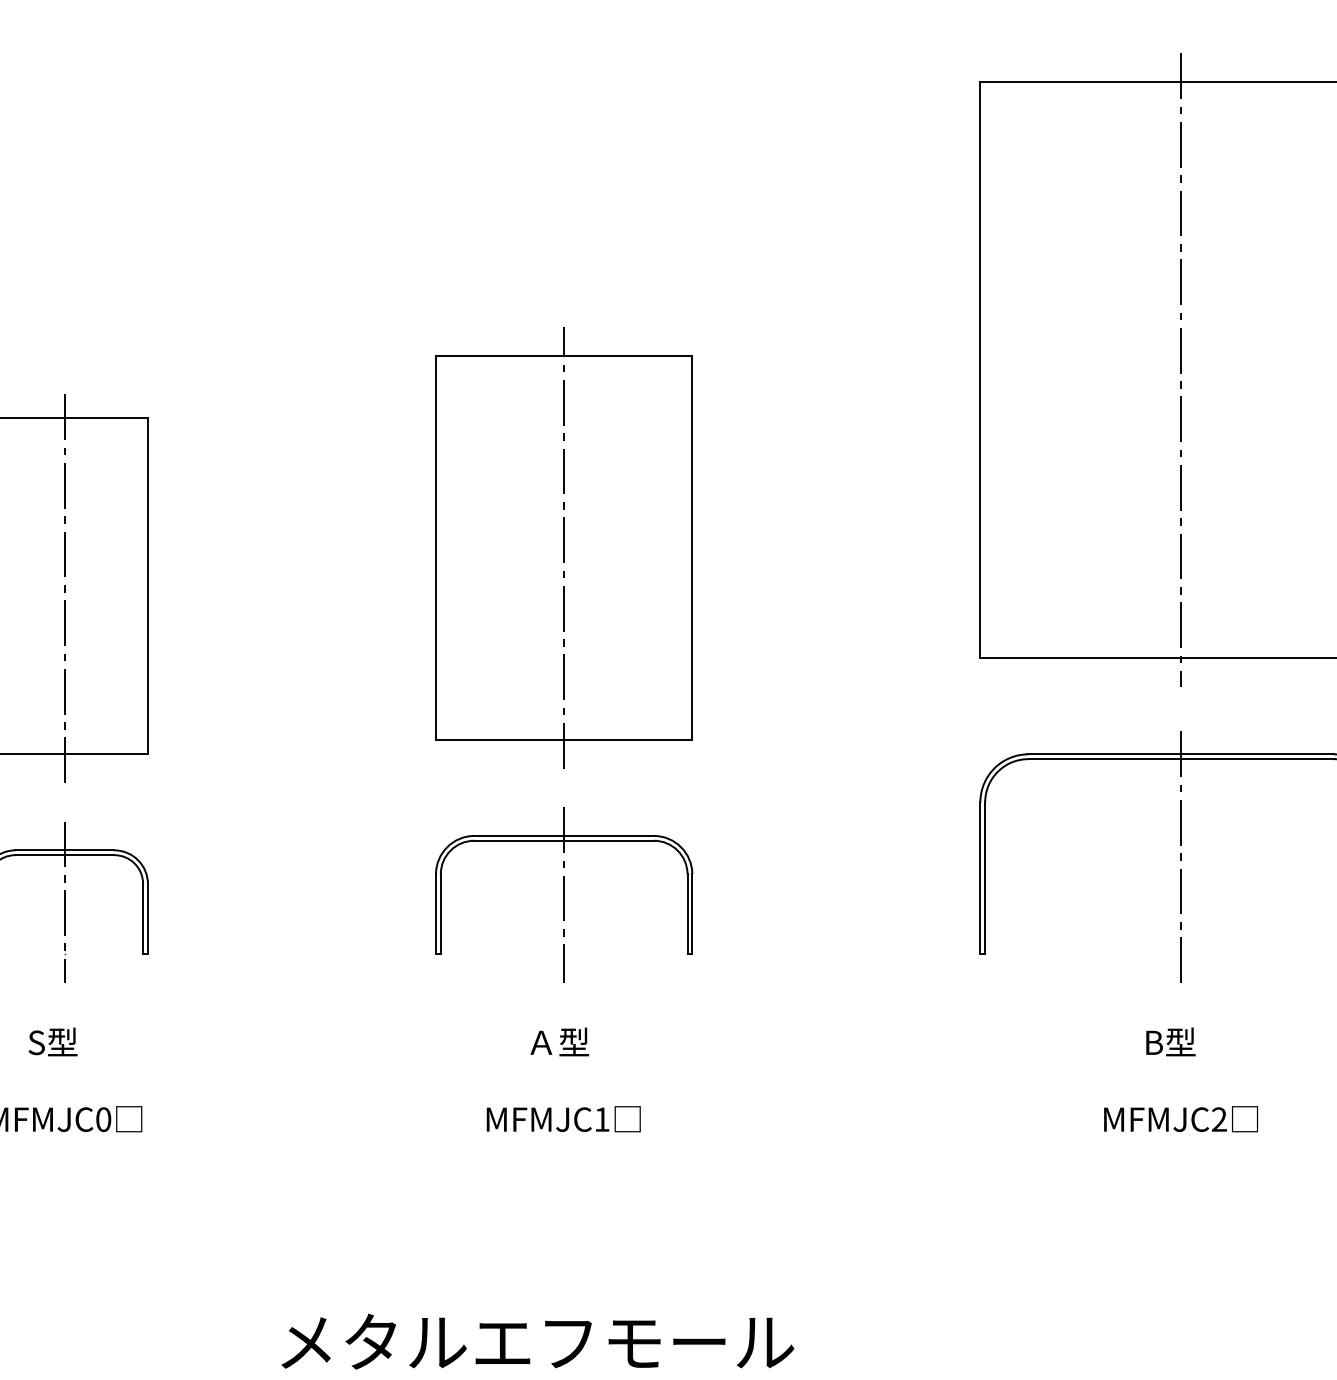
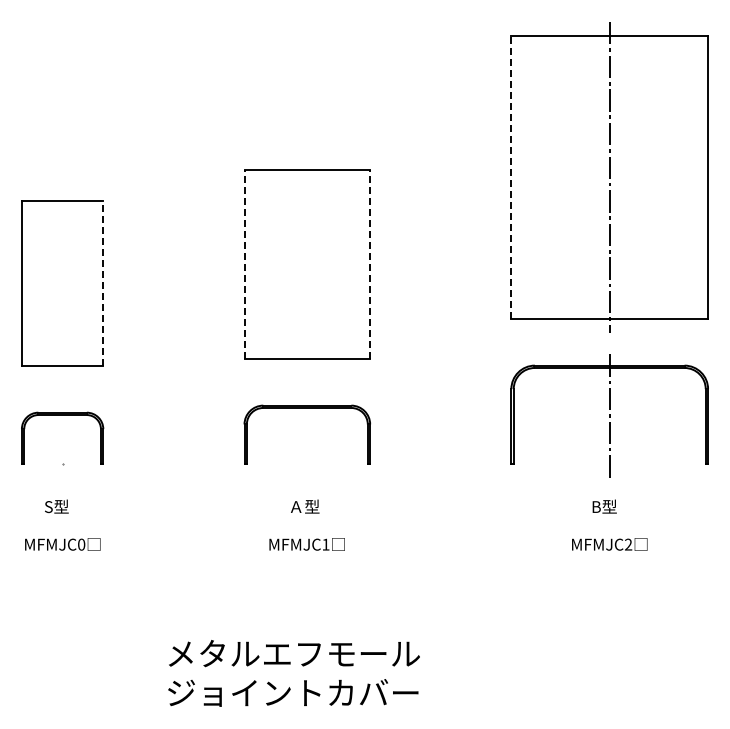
line: (980, 368) -> (511, 176), solid -> dashed
line: (435, 545) -> (244, 263), solid -> dashed
line: (693, 545) -> (370, 263), solid -> dashed
line: (564, 548) -> (307, 264), removed
line: (64, 584) -> (62, 282), removed
line: (148, 584) -> (103, 282), solid -> dashed
line: (564, 894) -> (307, 434), removed
line: (64, 900) -> (62, 437), removed

